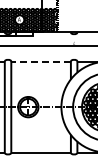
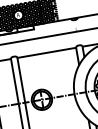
line: (41, 61) -> (47, 52), dashed -> solid

